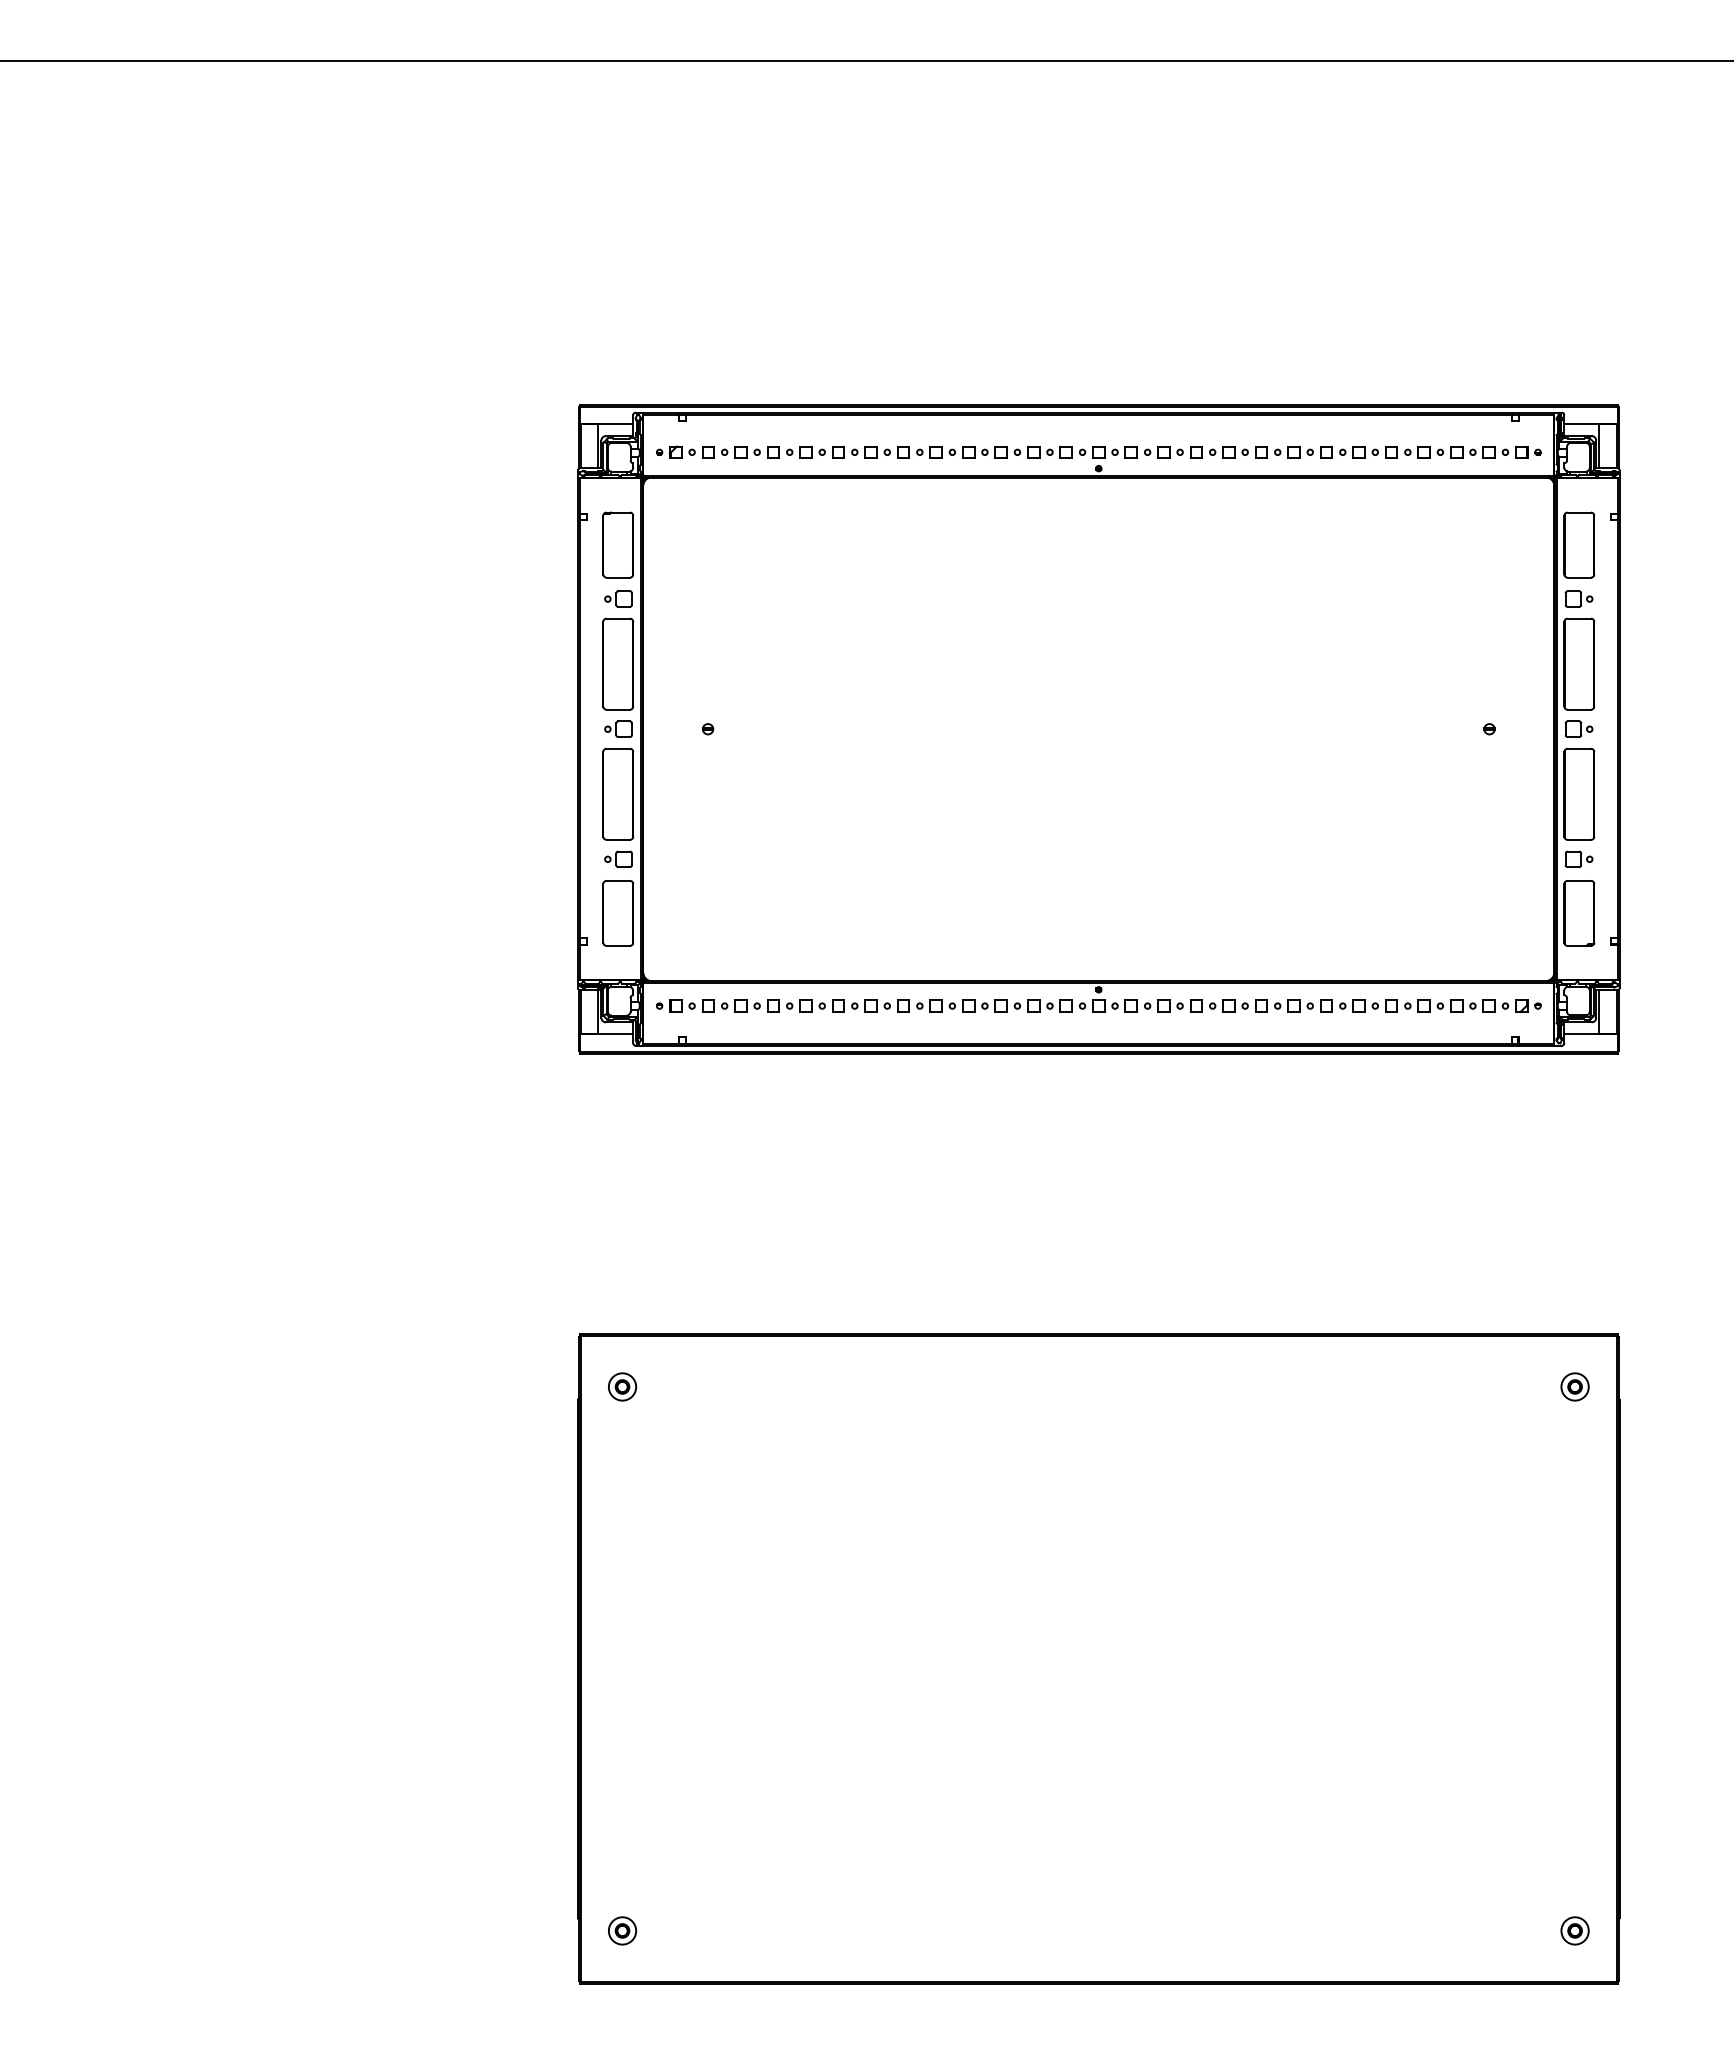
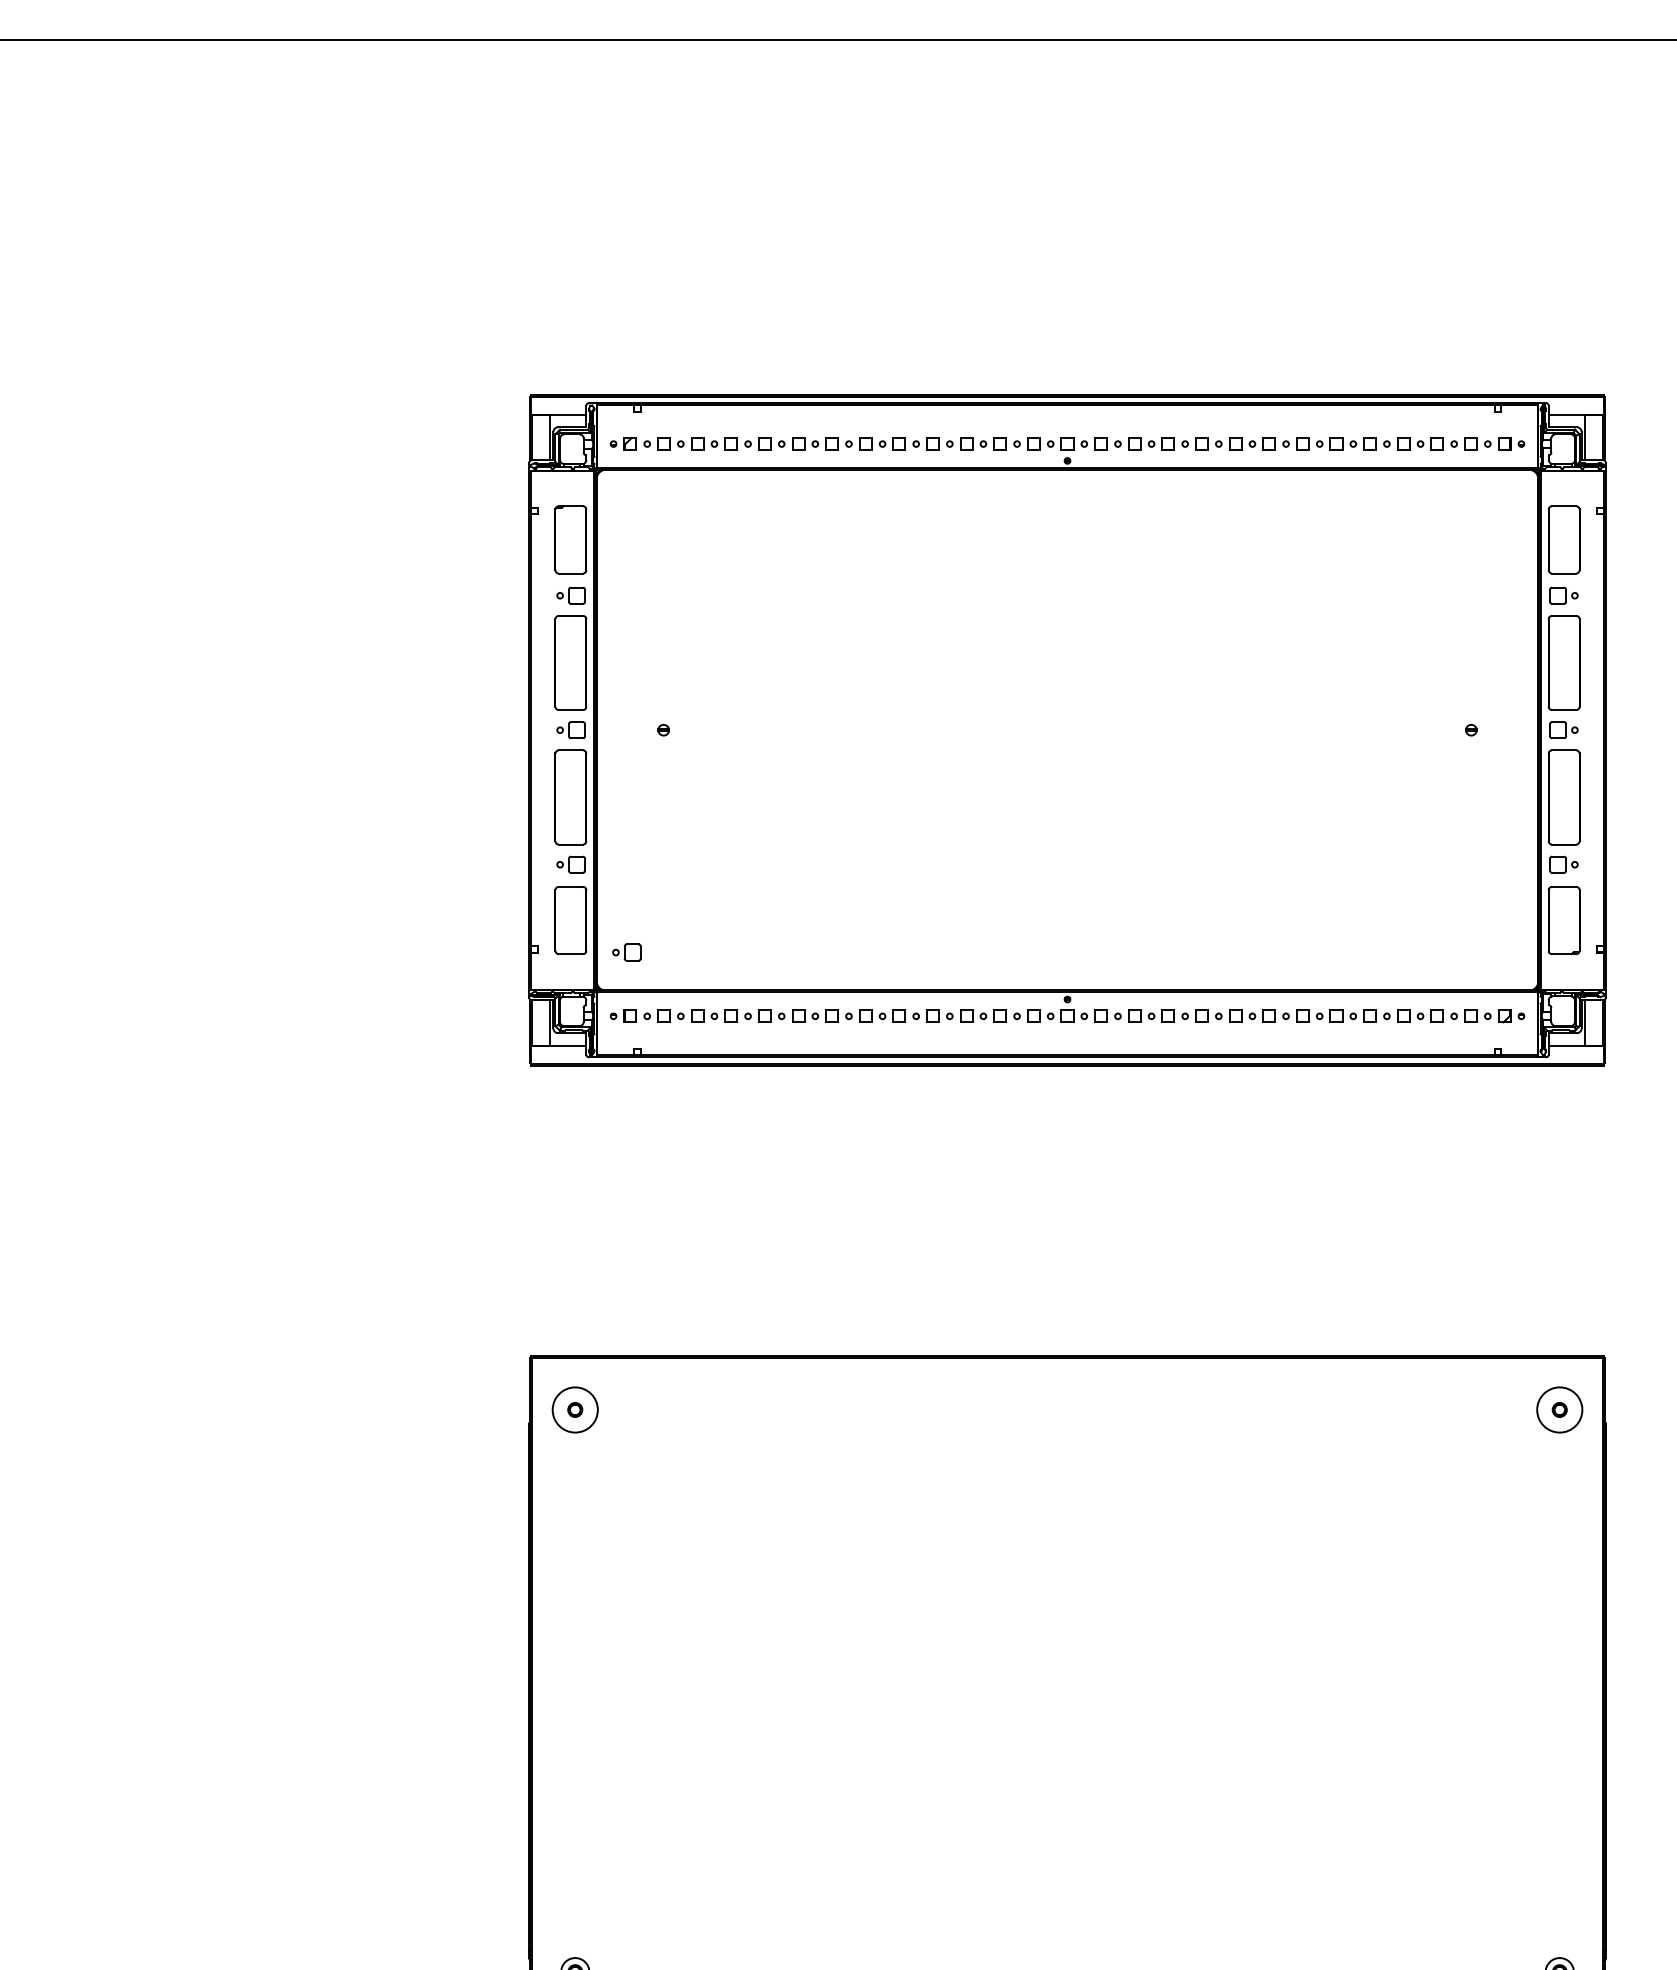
part: (672, 943) -> (626, 951), added
circle: (622, 1386) -> (575, 1409), size x1.6
circle: (1574, 1386) -> (1559, 1409), size x1.6

